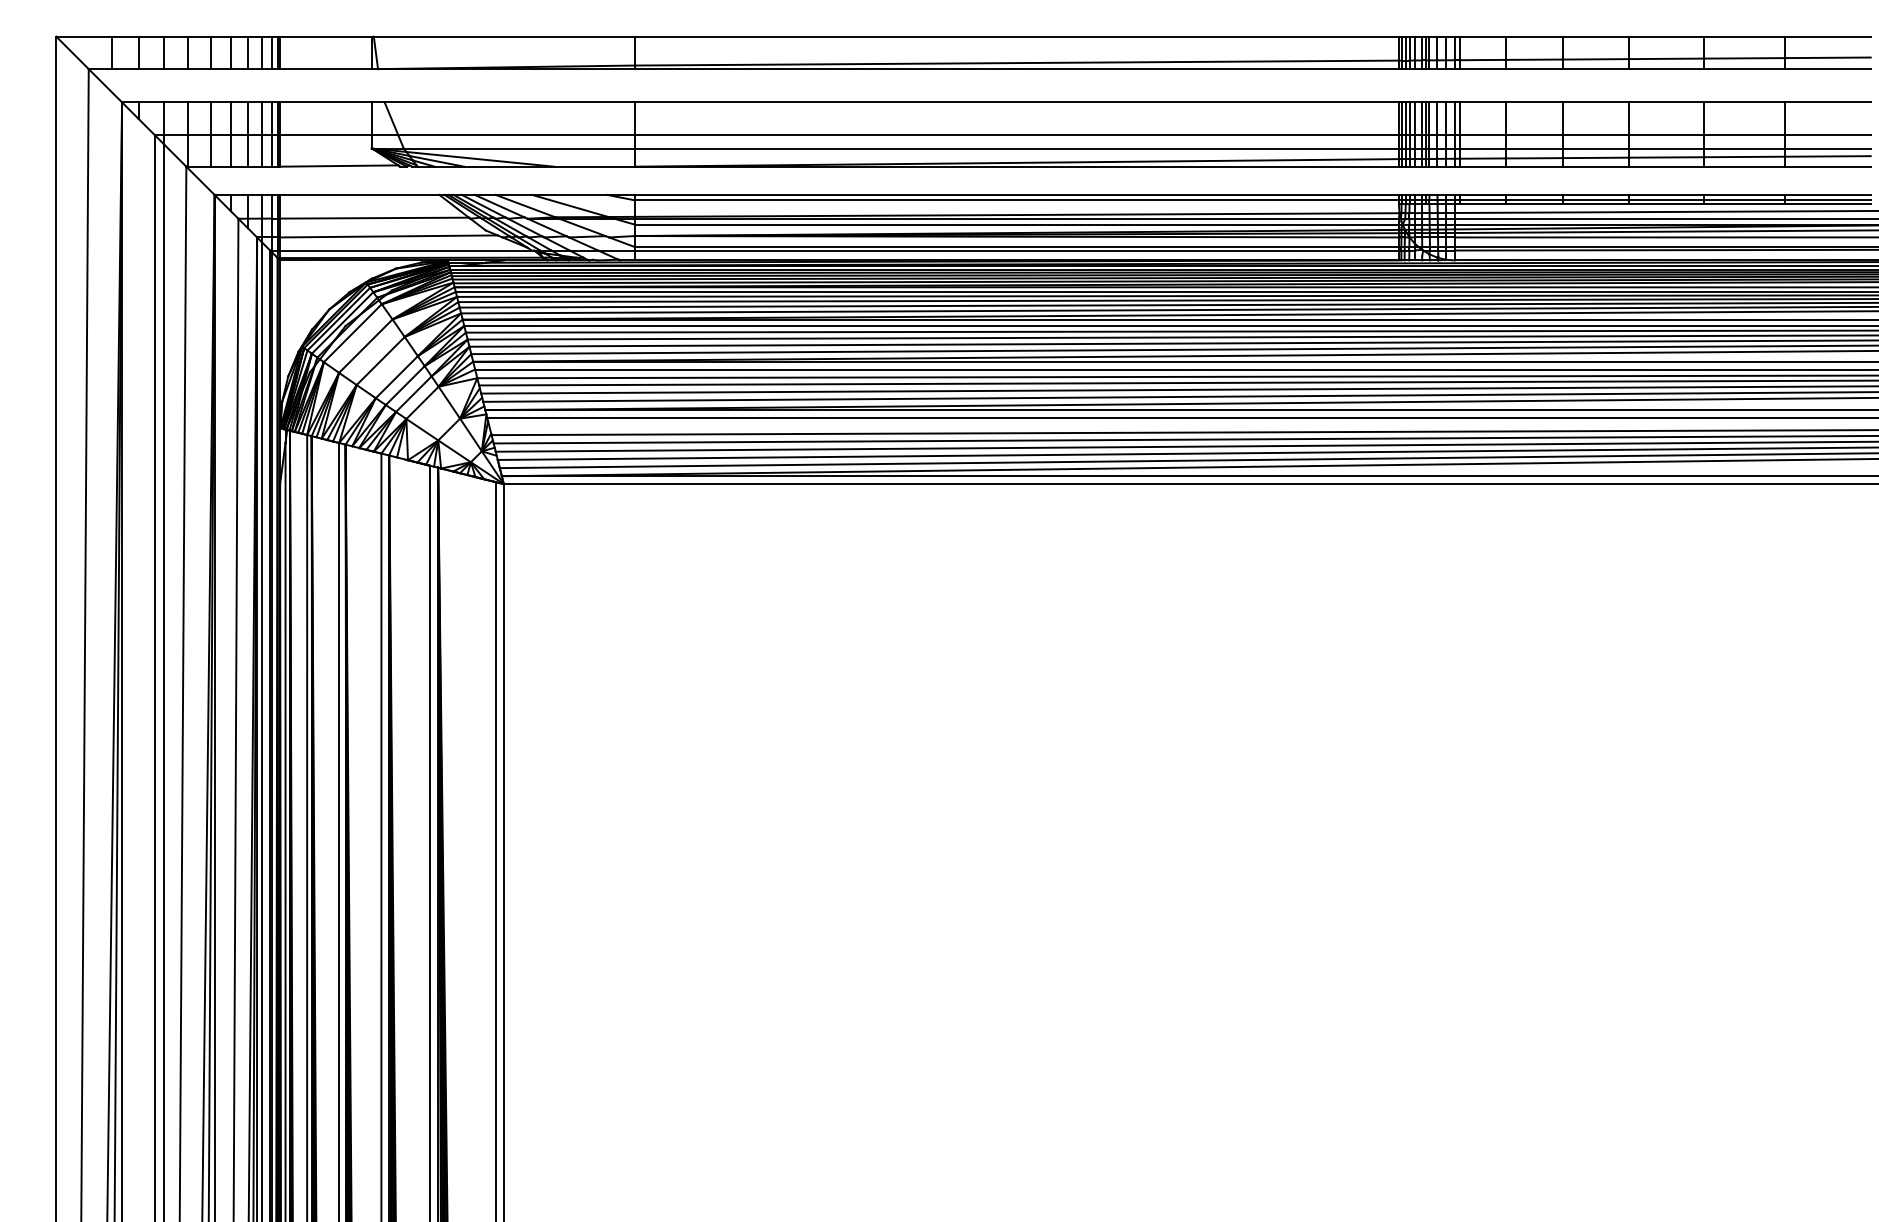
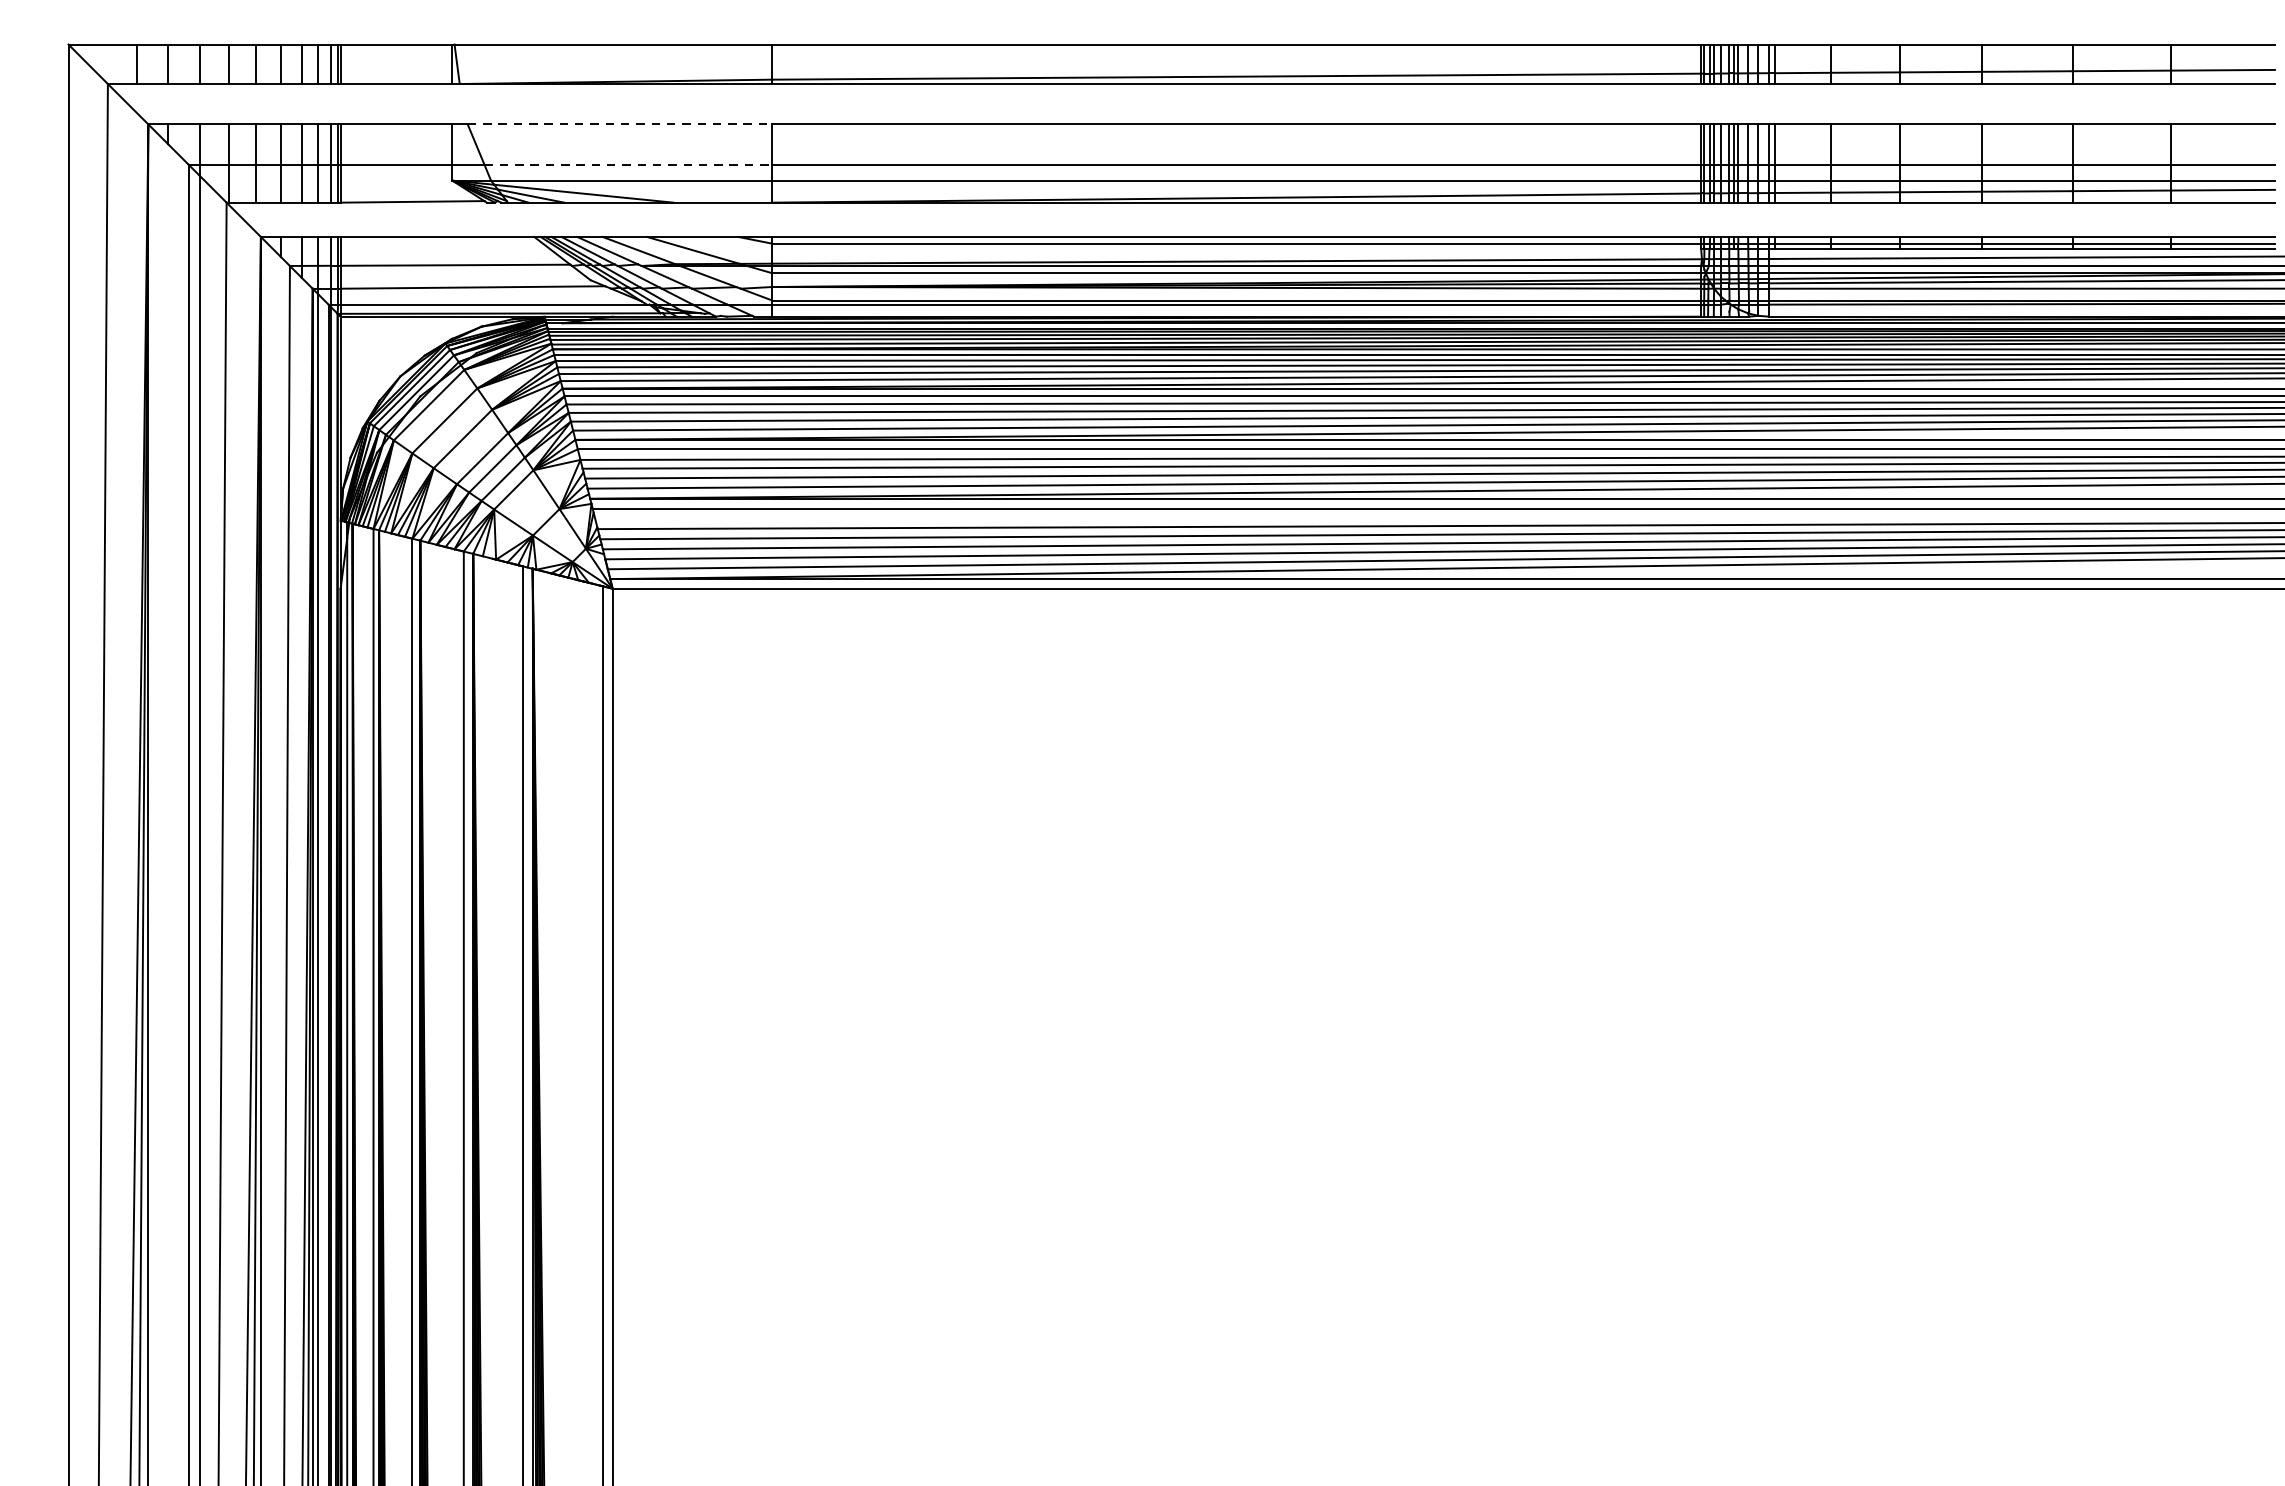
line: (510, 102) -> (620, 124), solid -> dashed
line: (517, 135) -> (629, 164), solid -> dashed

